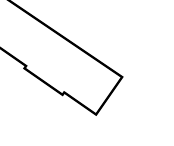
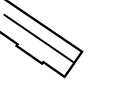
line: (58, 57) -> (39, 38), added

